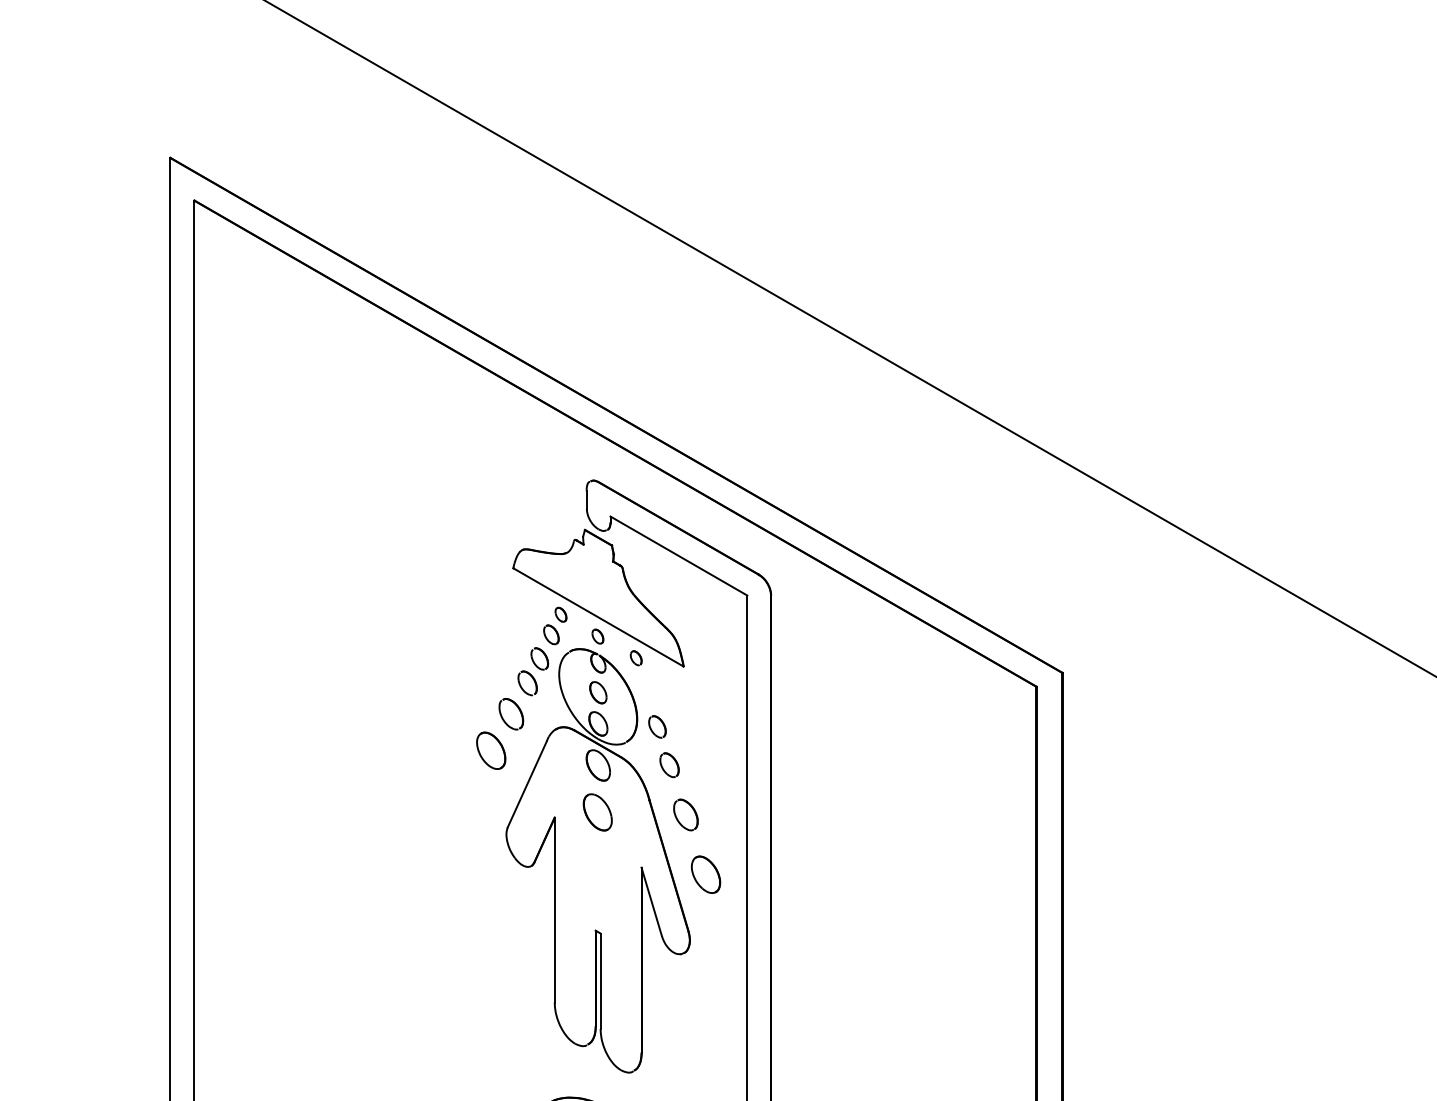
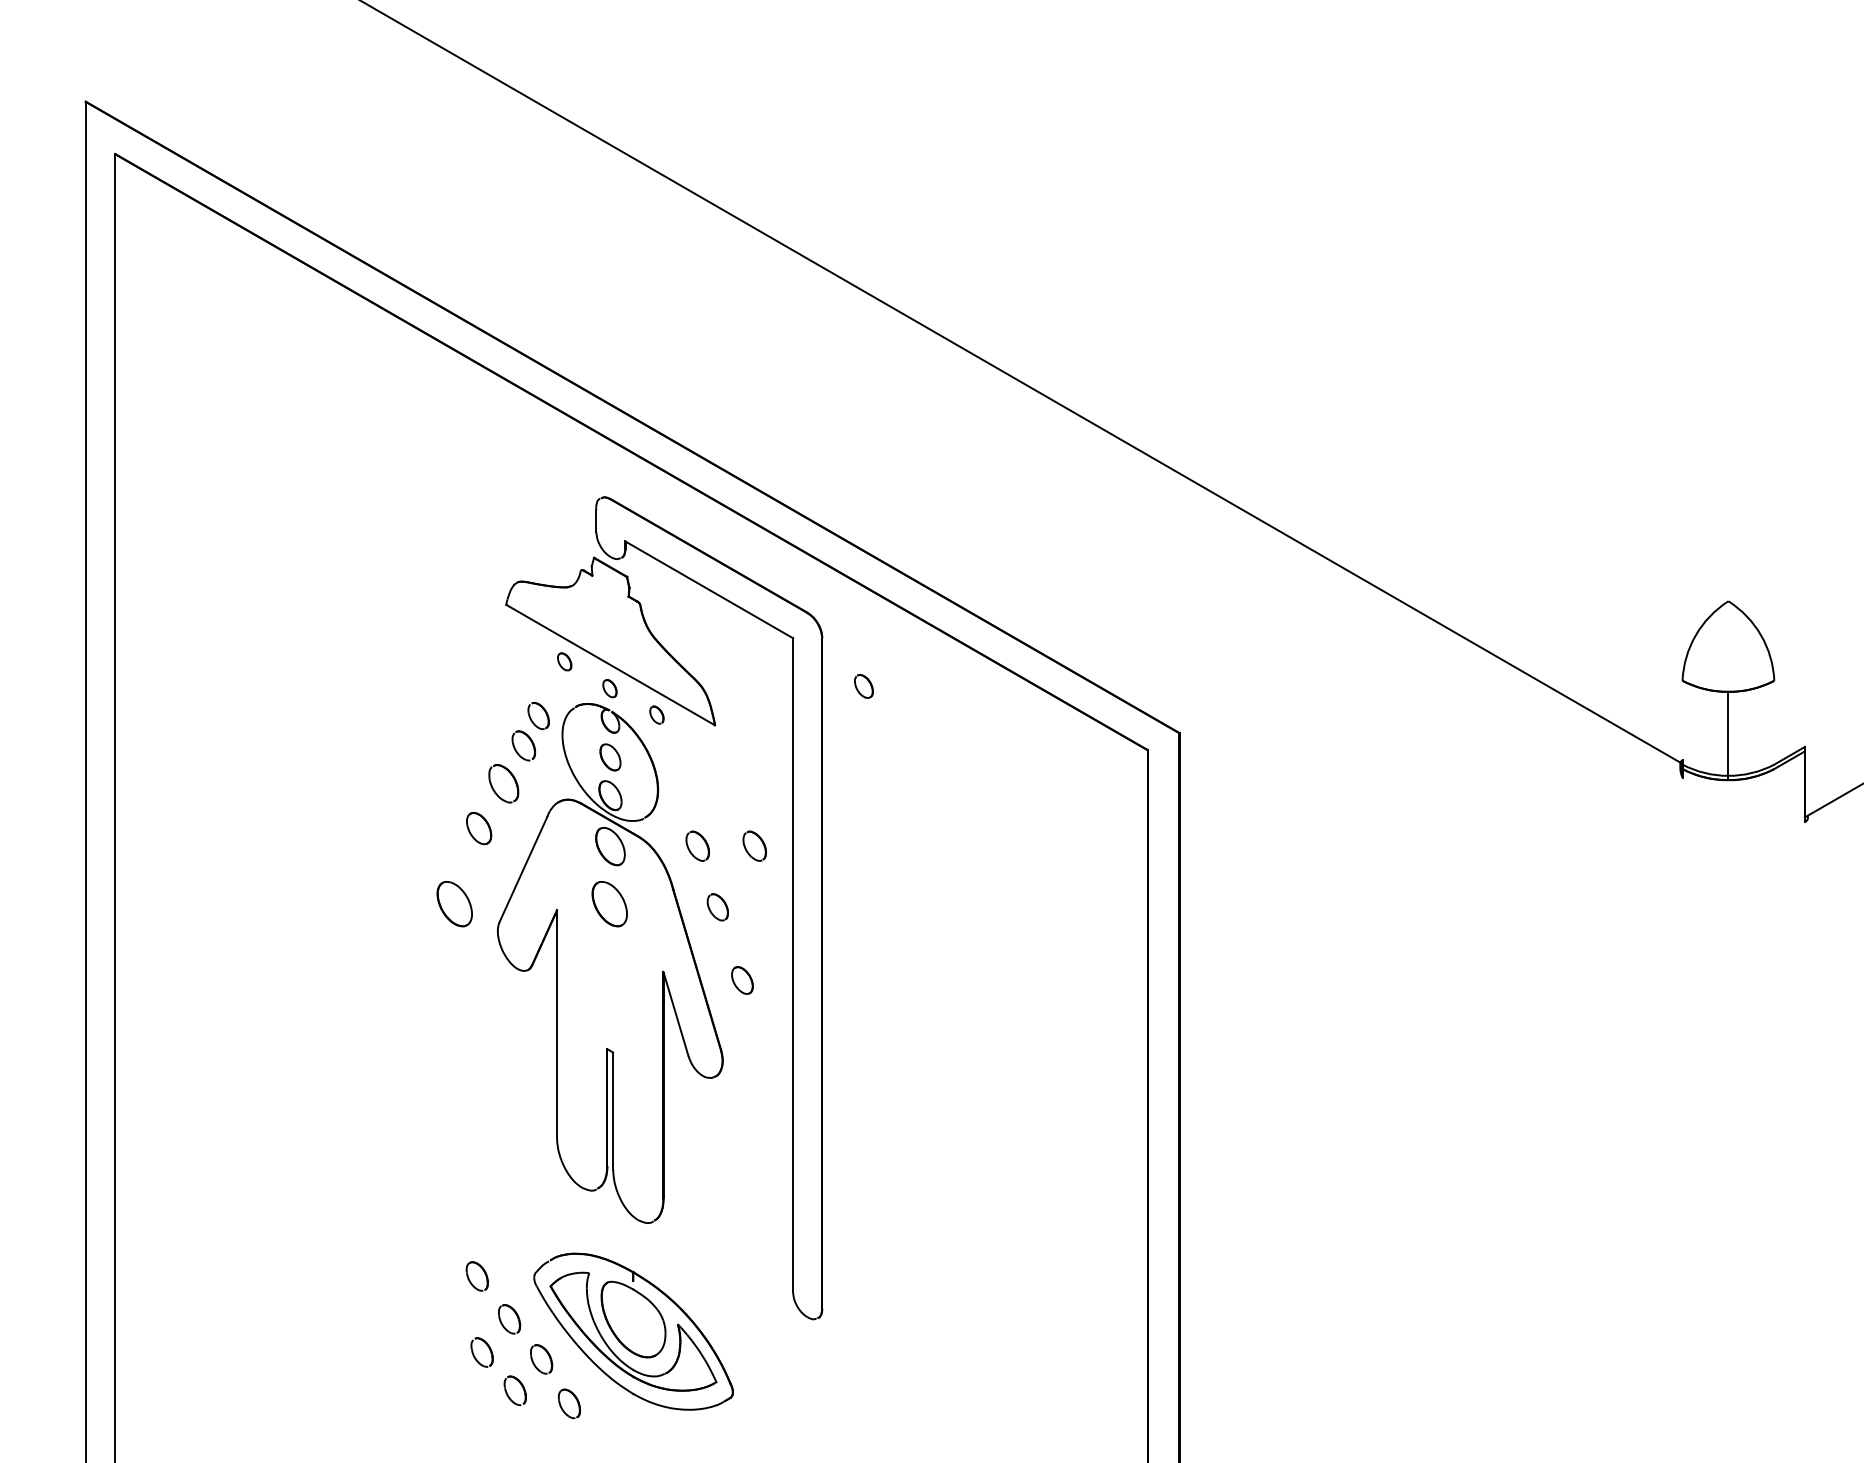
part: (551, 634) -> (863, 686), moved
part: (657, 727) -> (682, 799), removed
part: (490, 750) -> (478, 828), size x0.7
part: (715, 764) -> (754, 845), added
part: (471, 812) -> (454, 904), added
part: (685, 815) -> (717, 907), size x0.7
part: (706, 874) -> (742, 980), size x0.6

